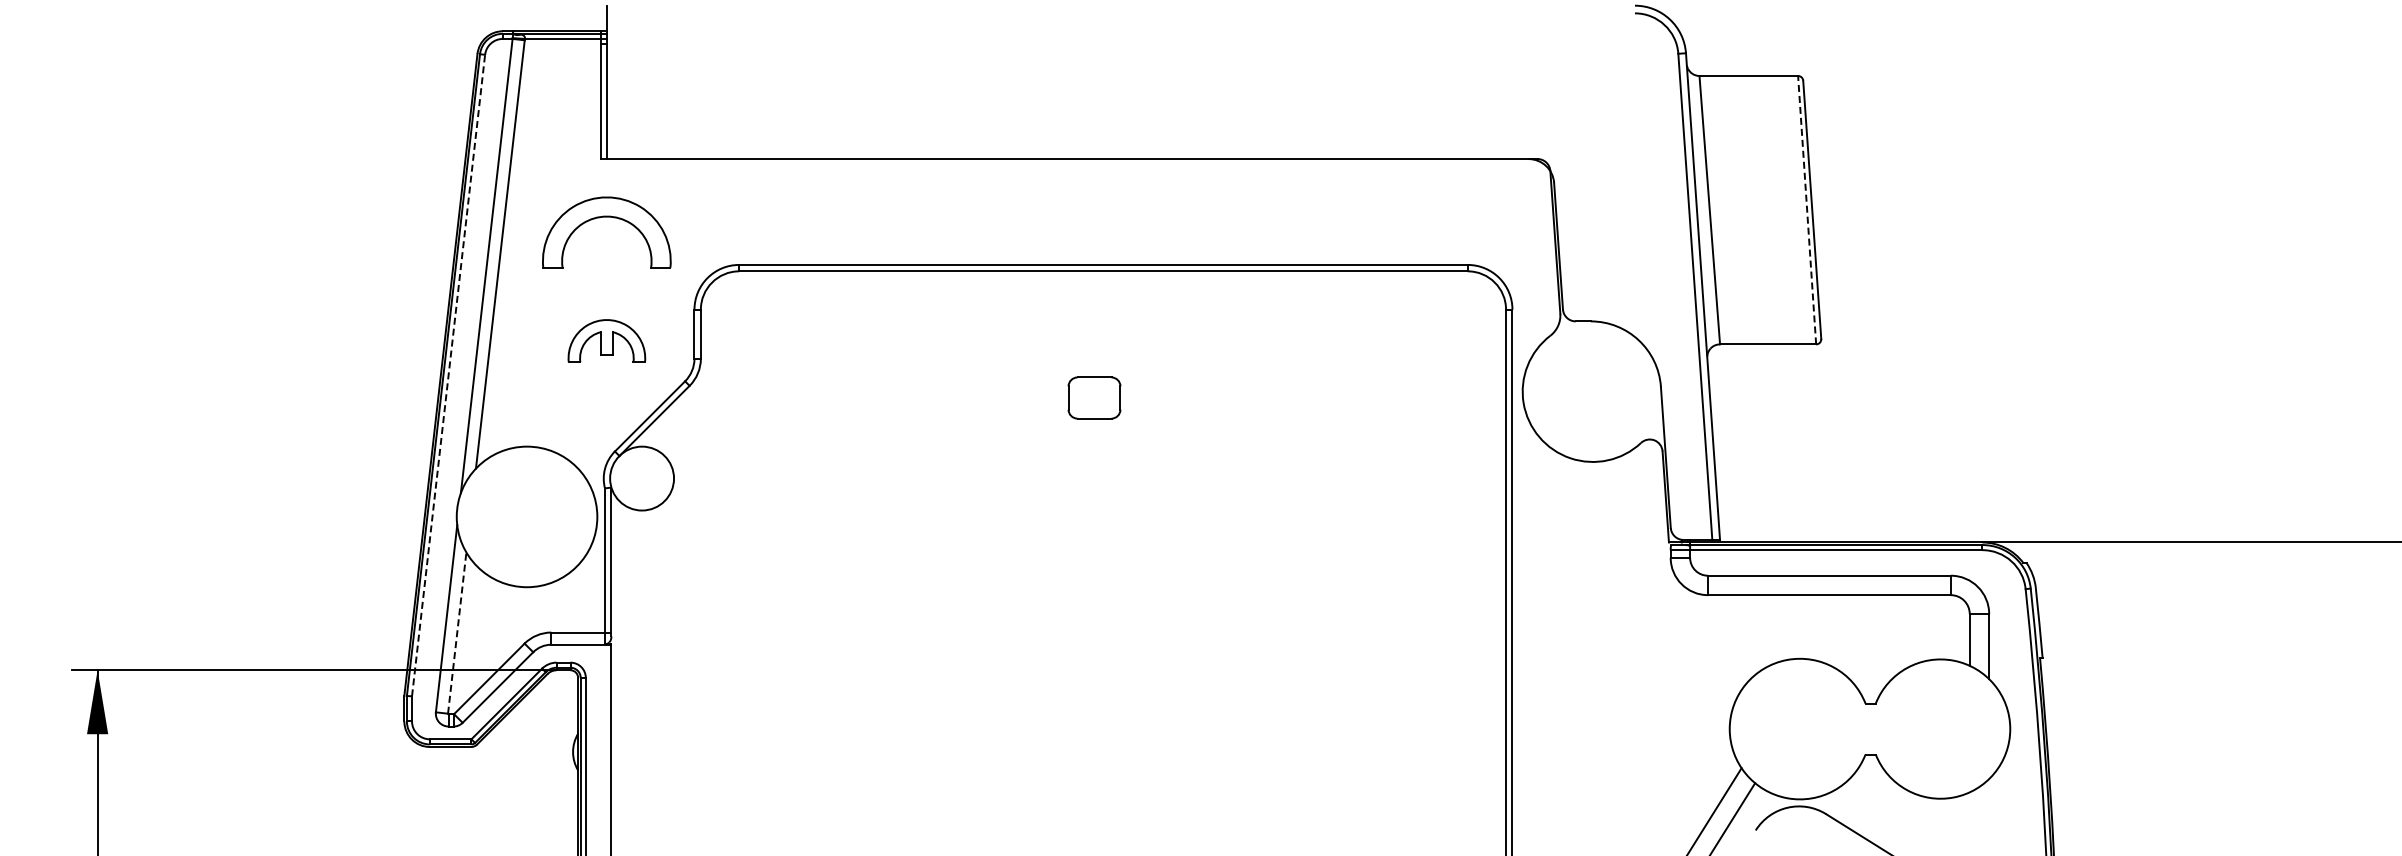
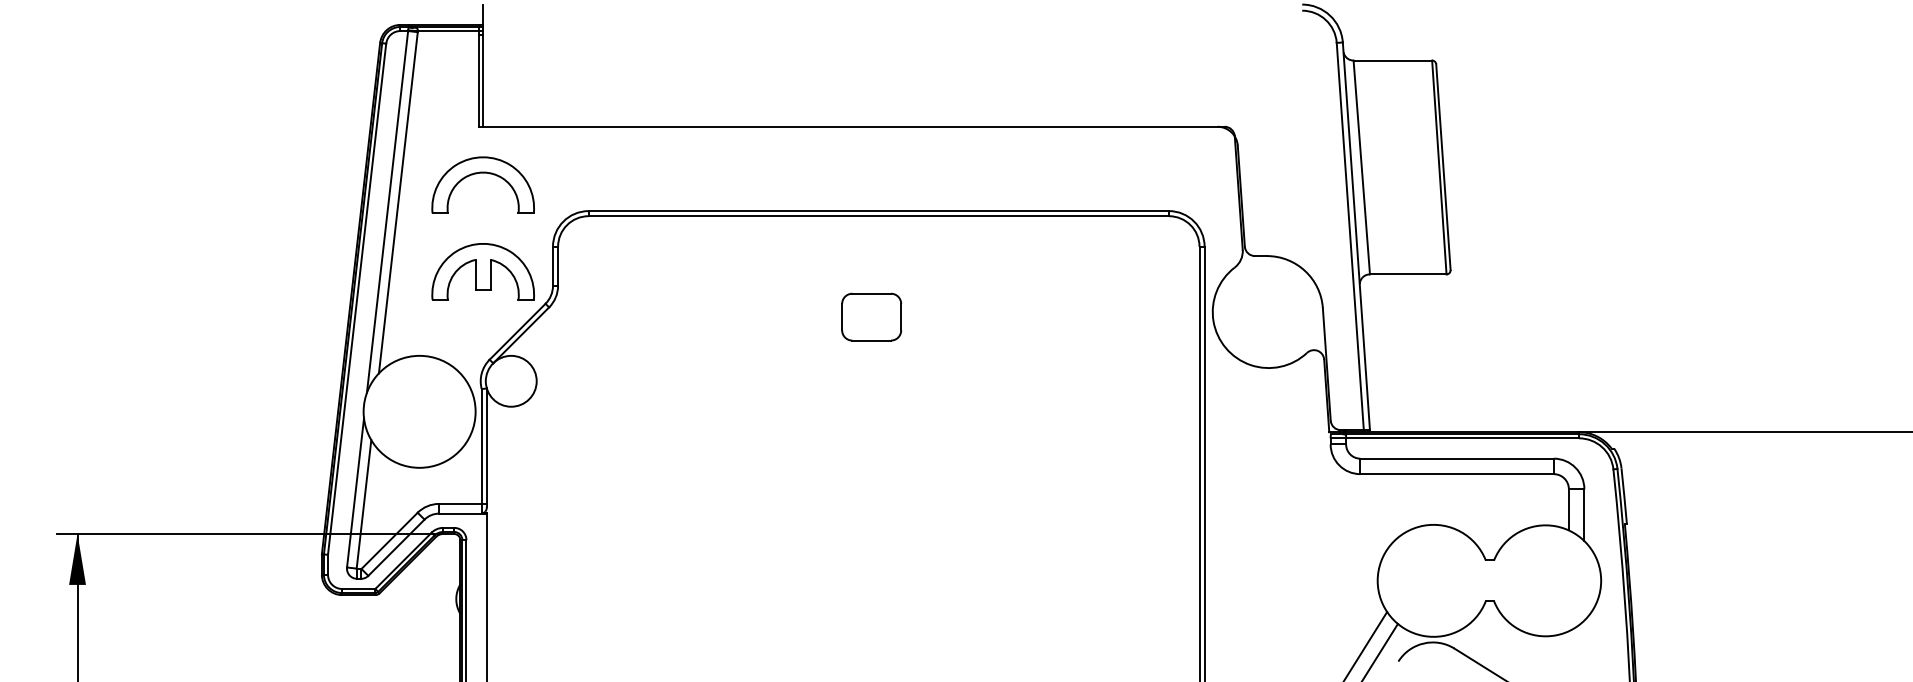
line: (1807, 210) -> (1439, 167), dashed -> solid
part: (606, 340) -> (482, 271), size x1.67
line: (448, 375) -> (357, 299), dashed -> solid
part: (1094, 397) -> (871, 316), size x1.43
line: (457, 632) -> (364, 503), dashed -> solid

